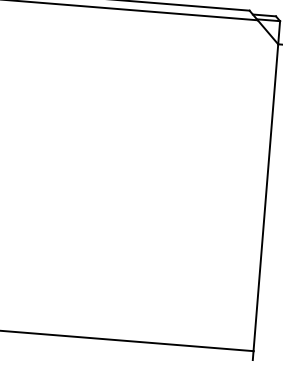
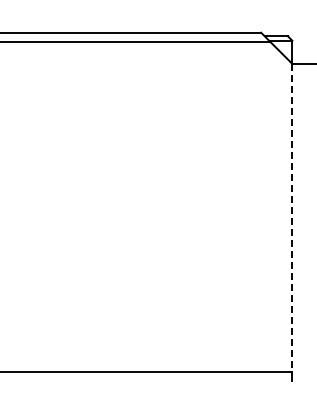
line: (266, 197) -> (292, 217), solid -> dashed

